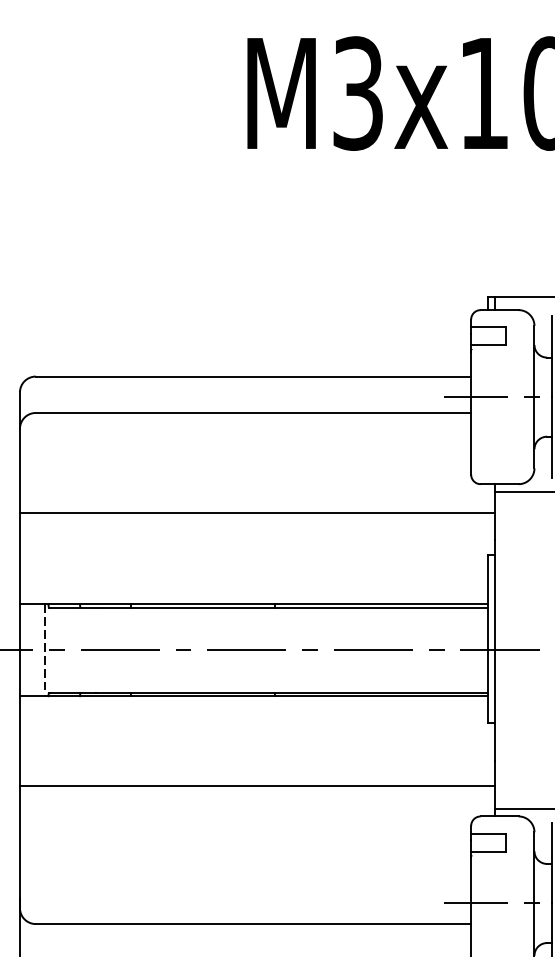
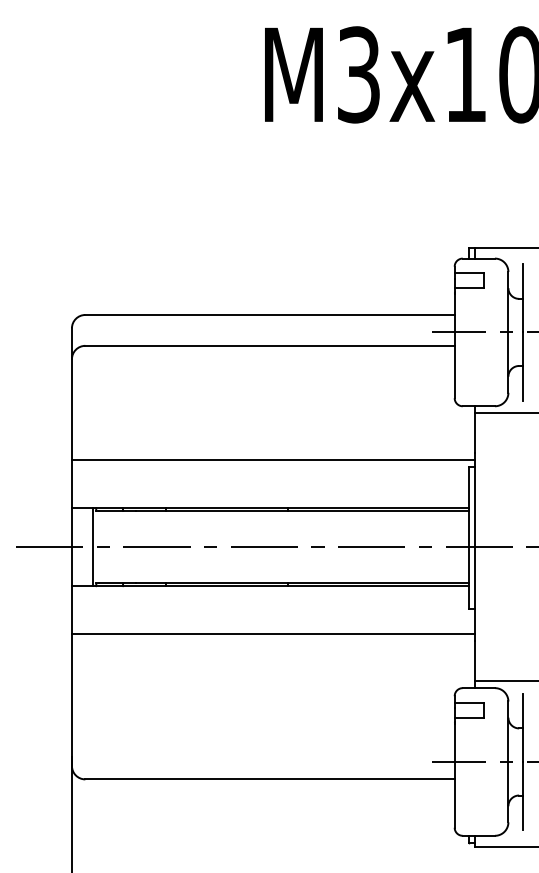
line: (256, 512) -> (272, 459), moved
line: (45, 650) -> (93, 547), dashed -> solid
line: (256, 786) -> (272, 634), moved

